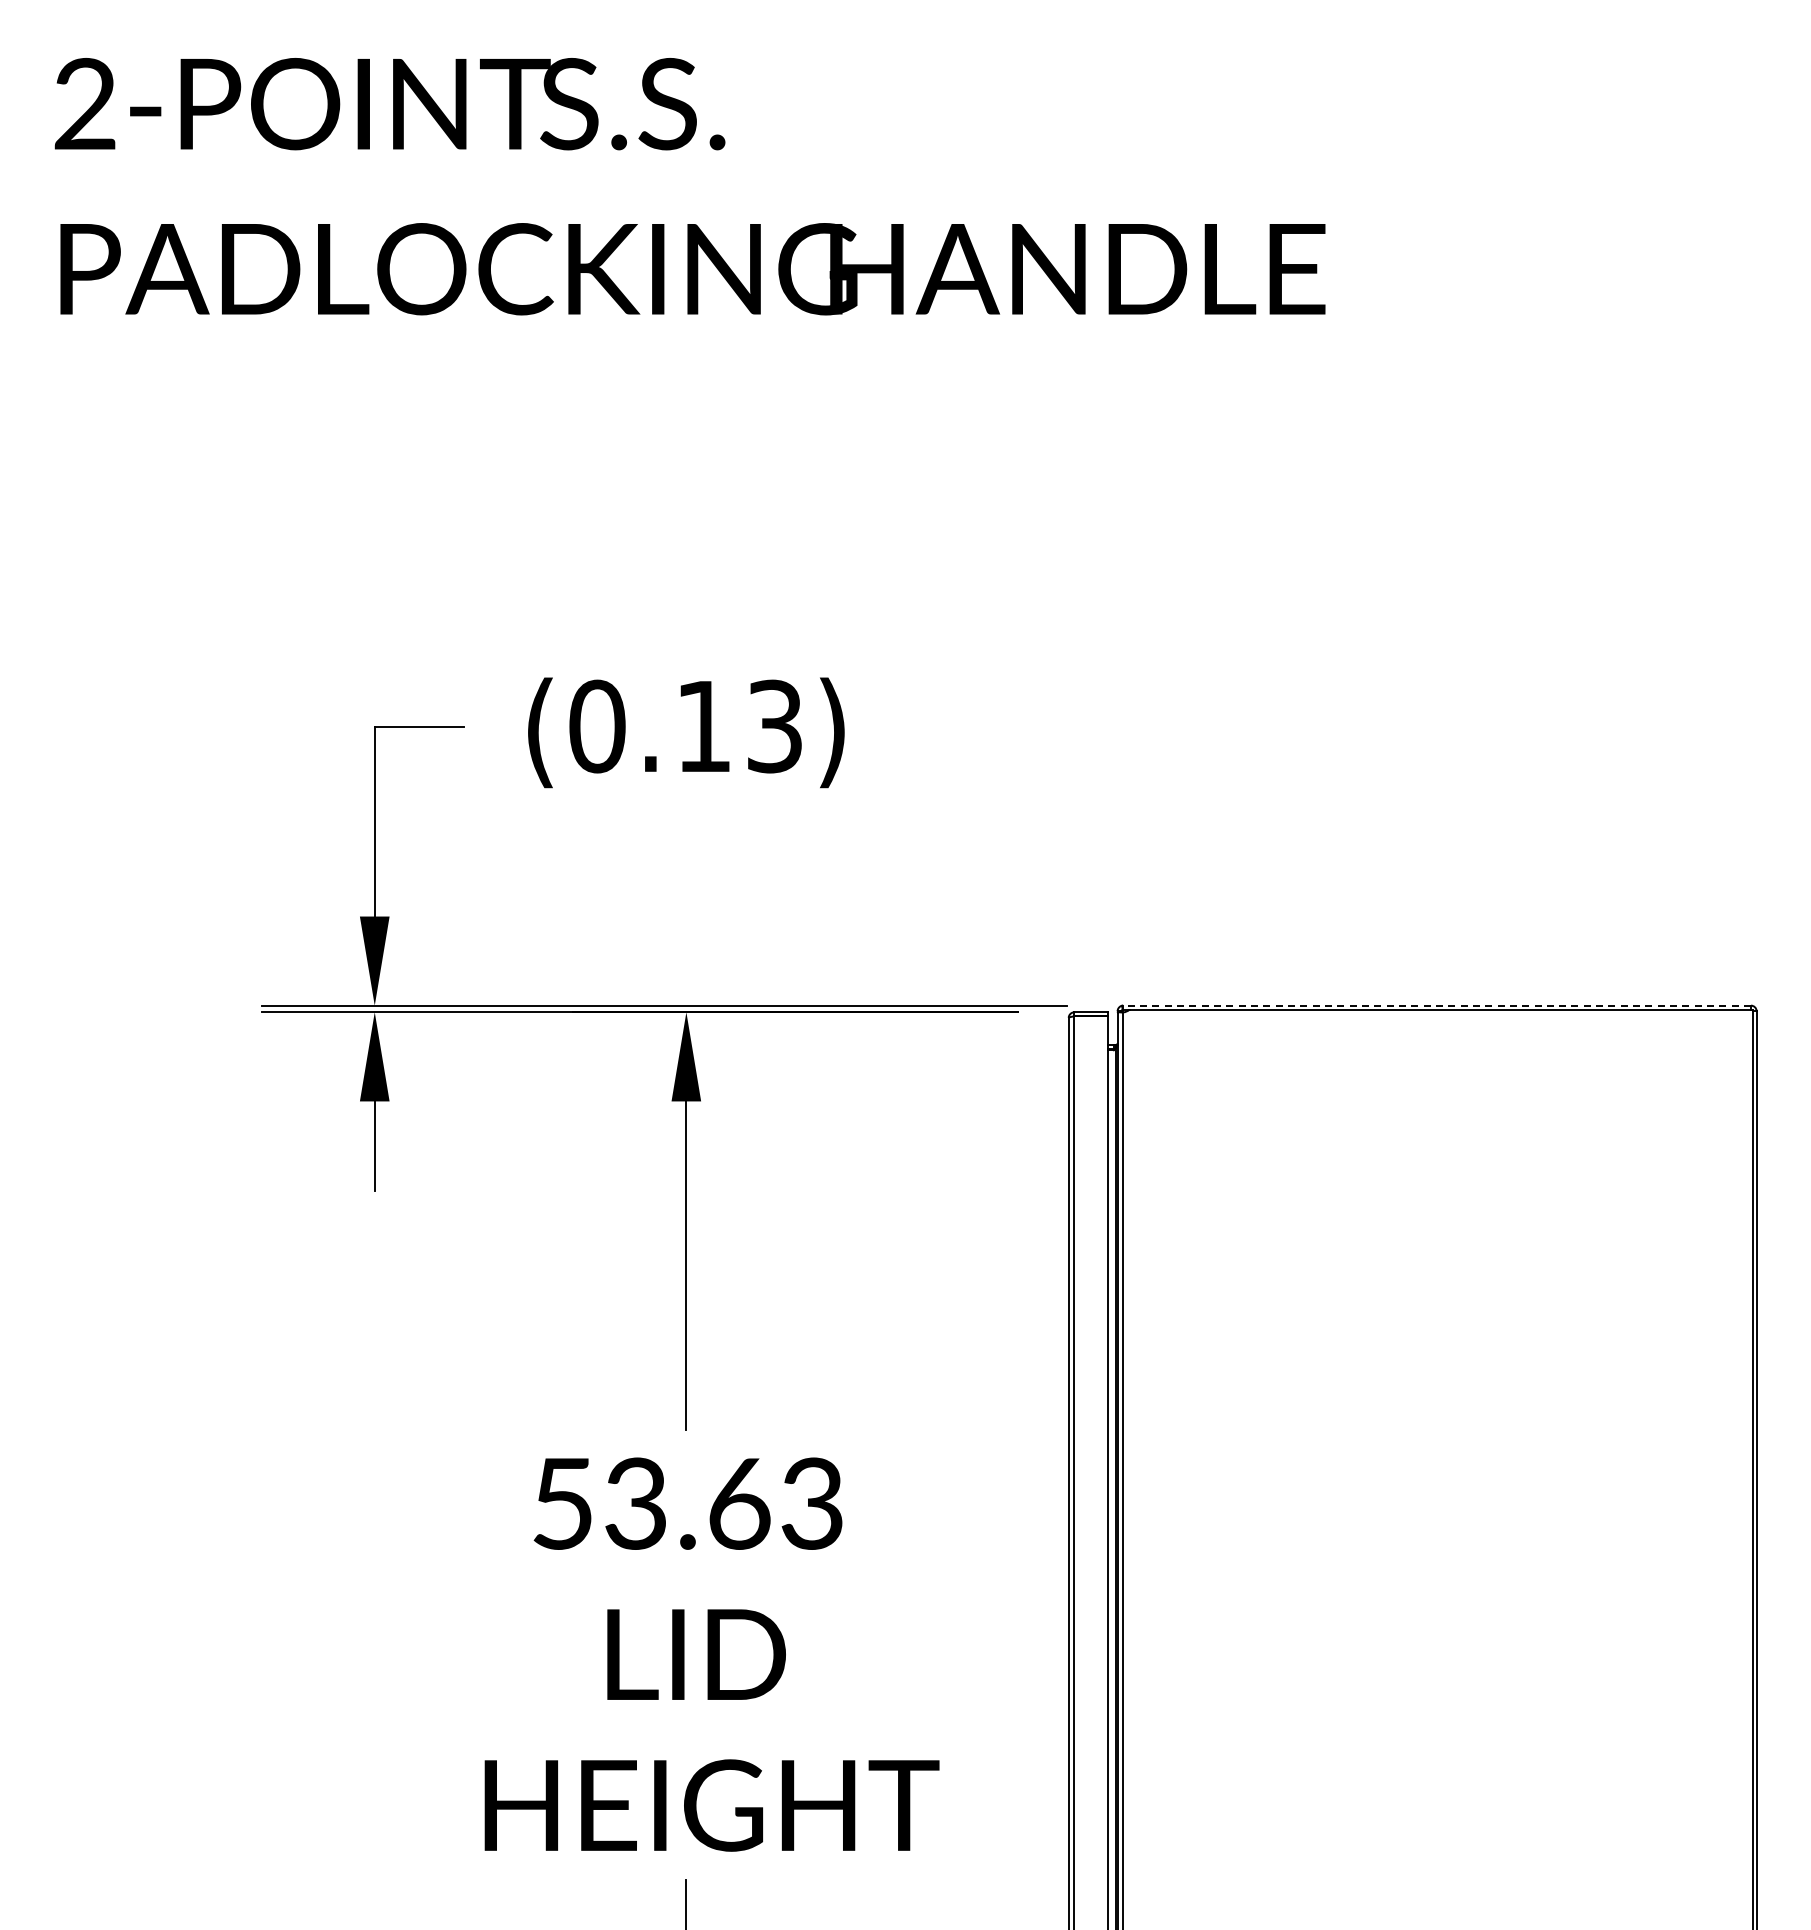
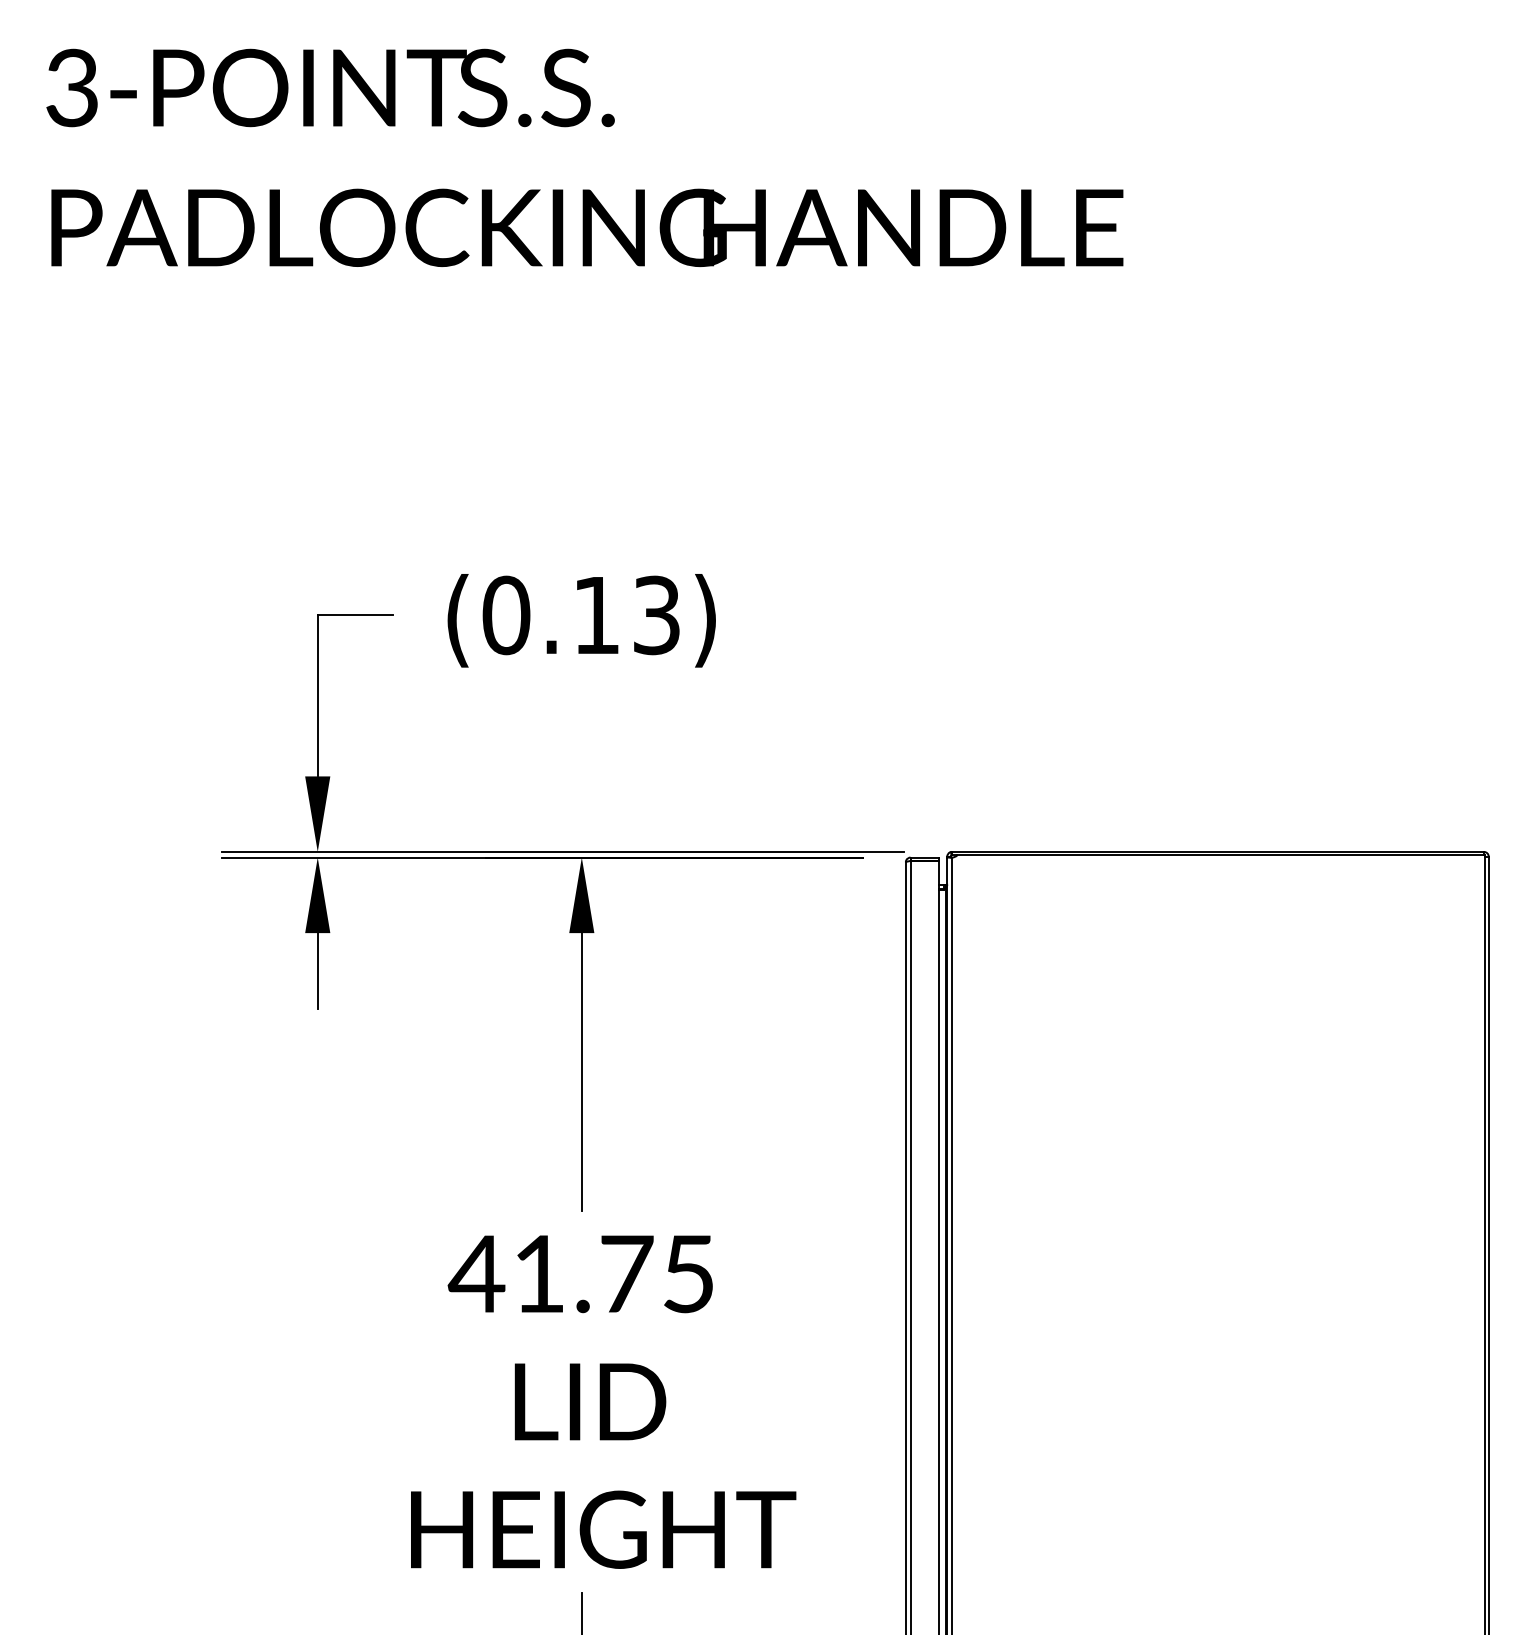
text: (84, 104) -> (71, 88), 2-POINT -> 3-POINT
line: (1437, 1005) -> (1218, 851), dashed -> solid
text: (685, 1503) -> (581, 1273), 53.63 -> 41.75

